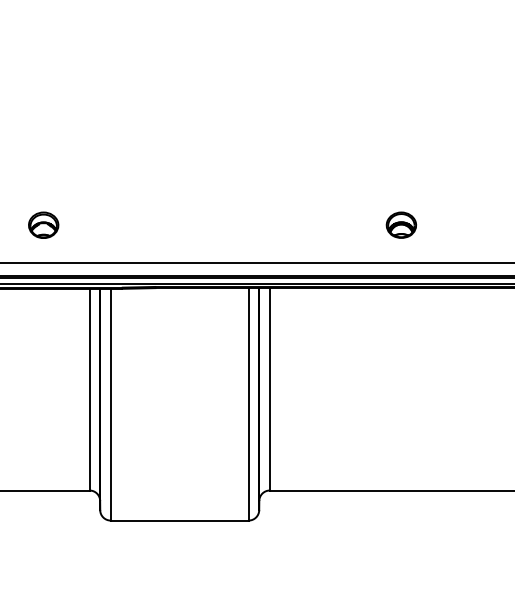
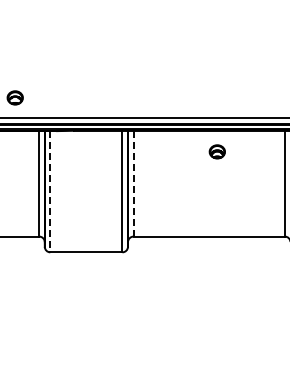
part: (399, 224) -> (216, 151), moved
line: (269, 388) -> (133, 183), solid -> dashed
line: (111, 404) -> (50, 191), solid -> dashed

